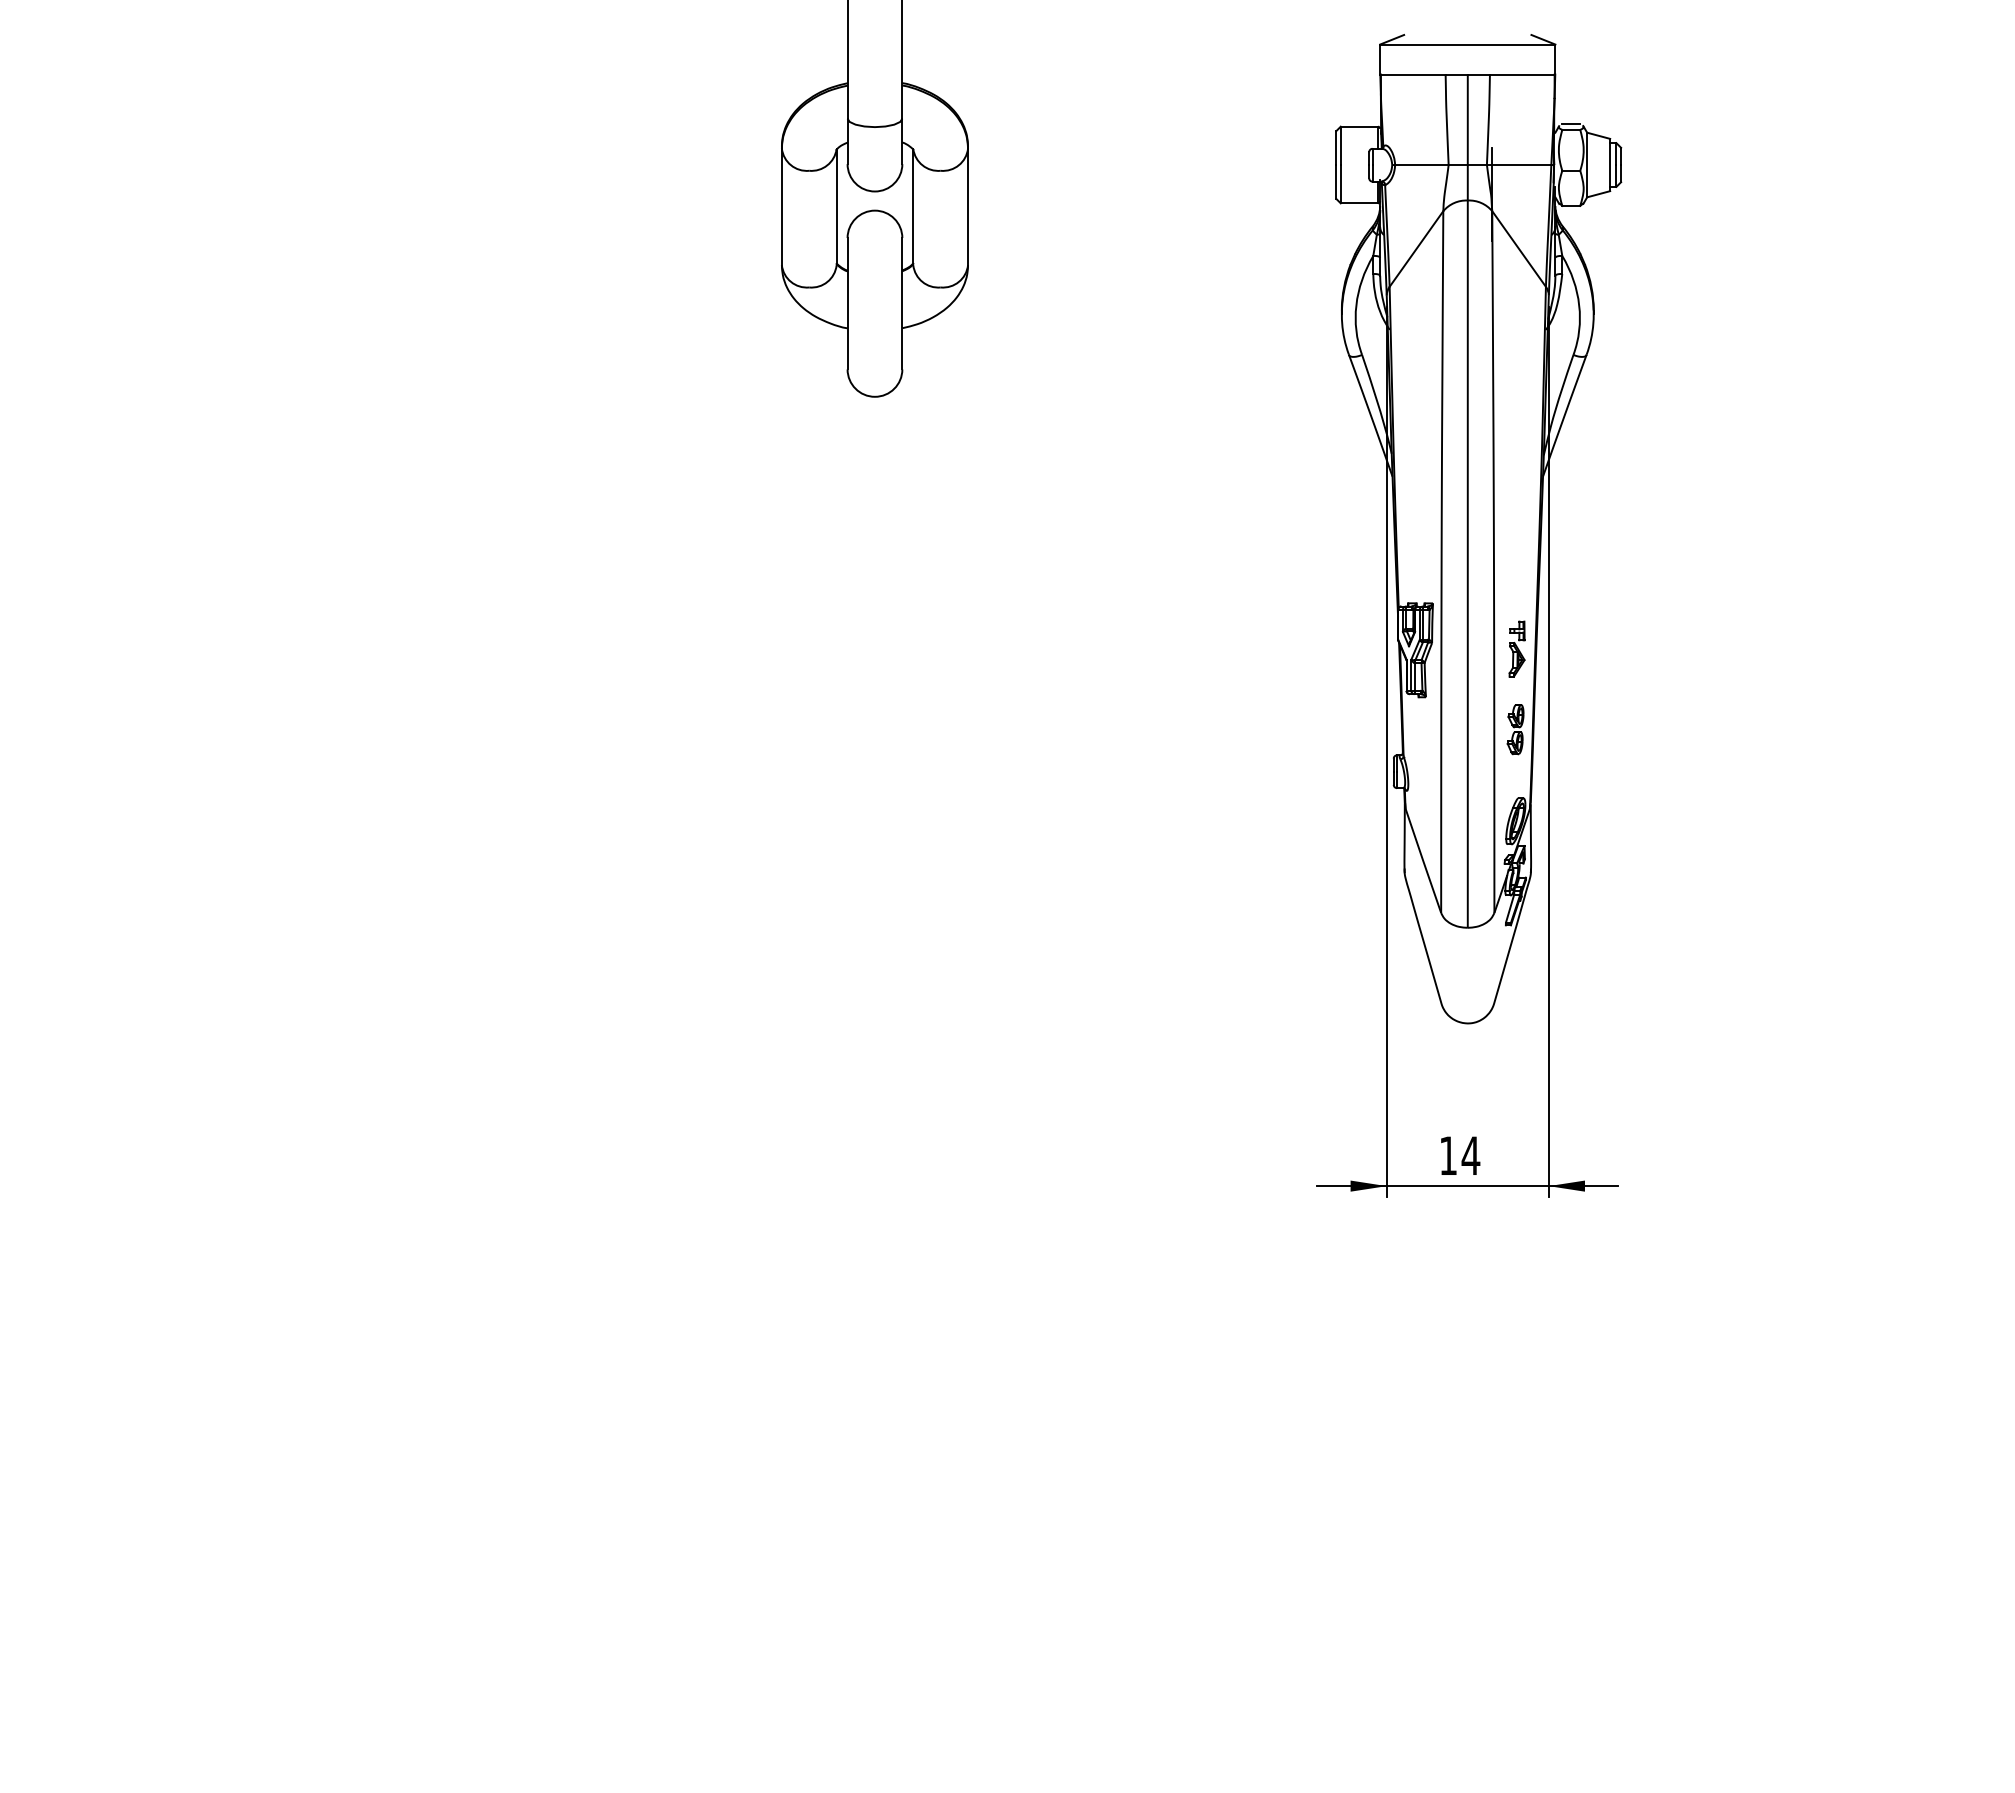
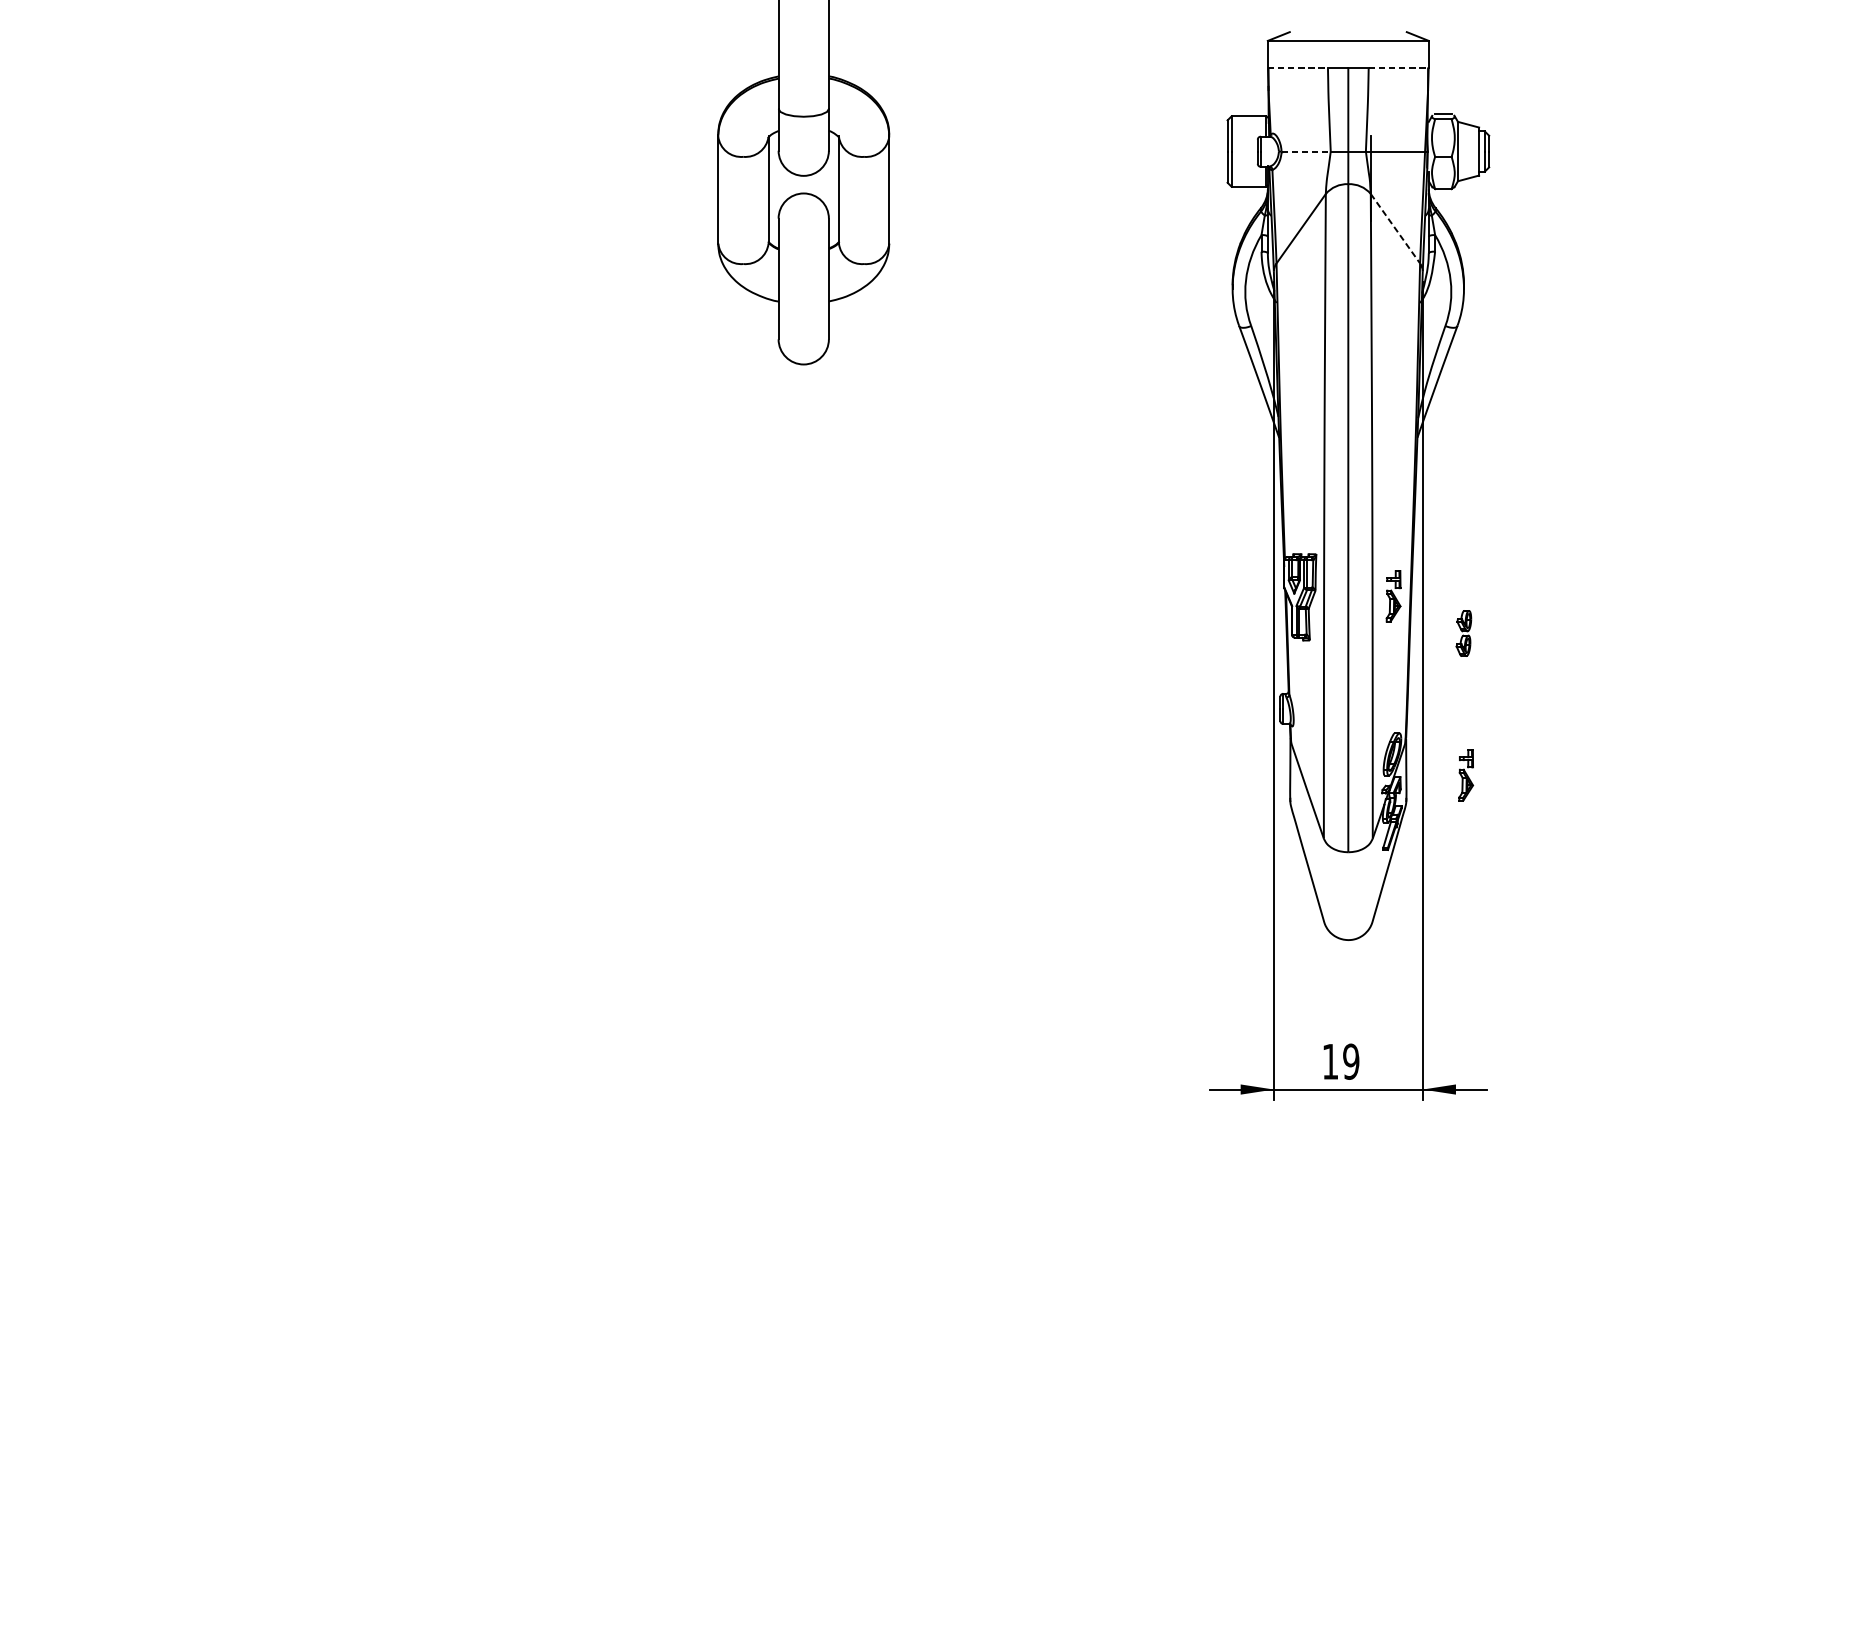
line: (1412, 74) -> (1297, 68), solid -> dashed
line: (1522, 74) -> (1398, 68), solid -> dashed
line: (1421, 165) -> (1305, 152), solid -> dashed
line: (1519, 249) -> (1395, 229), solid -> dashed
part: (1515, 729) -> (1463, 633), moved
part: (1595, 843) -> (1465, 774), added
text: (1470, 1155) -> (1350, 1061), 14 -> 19

